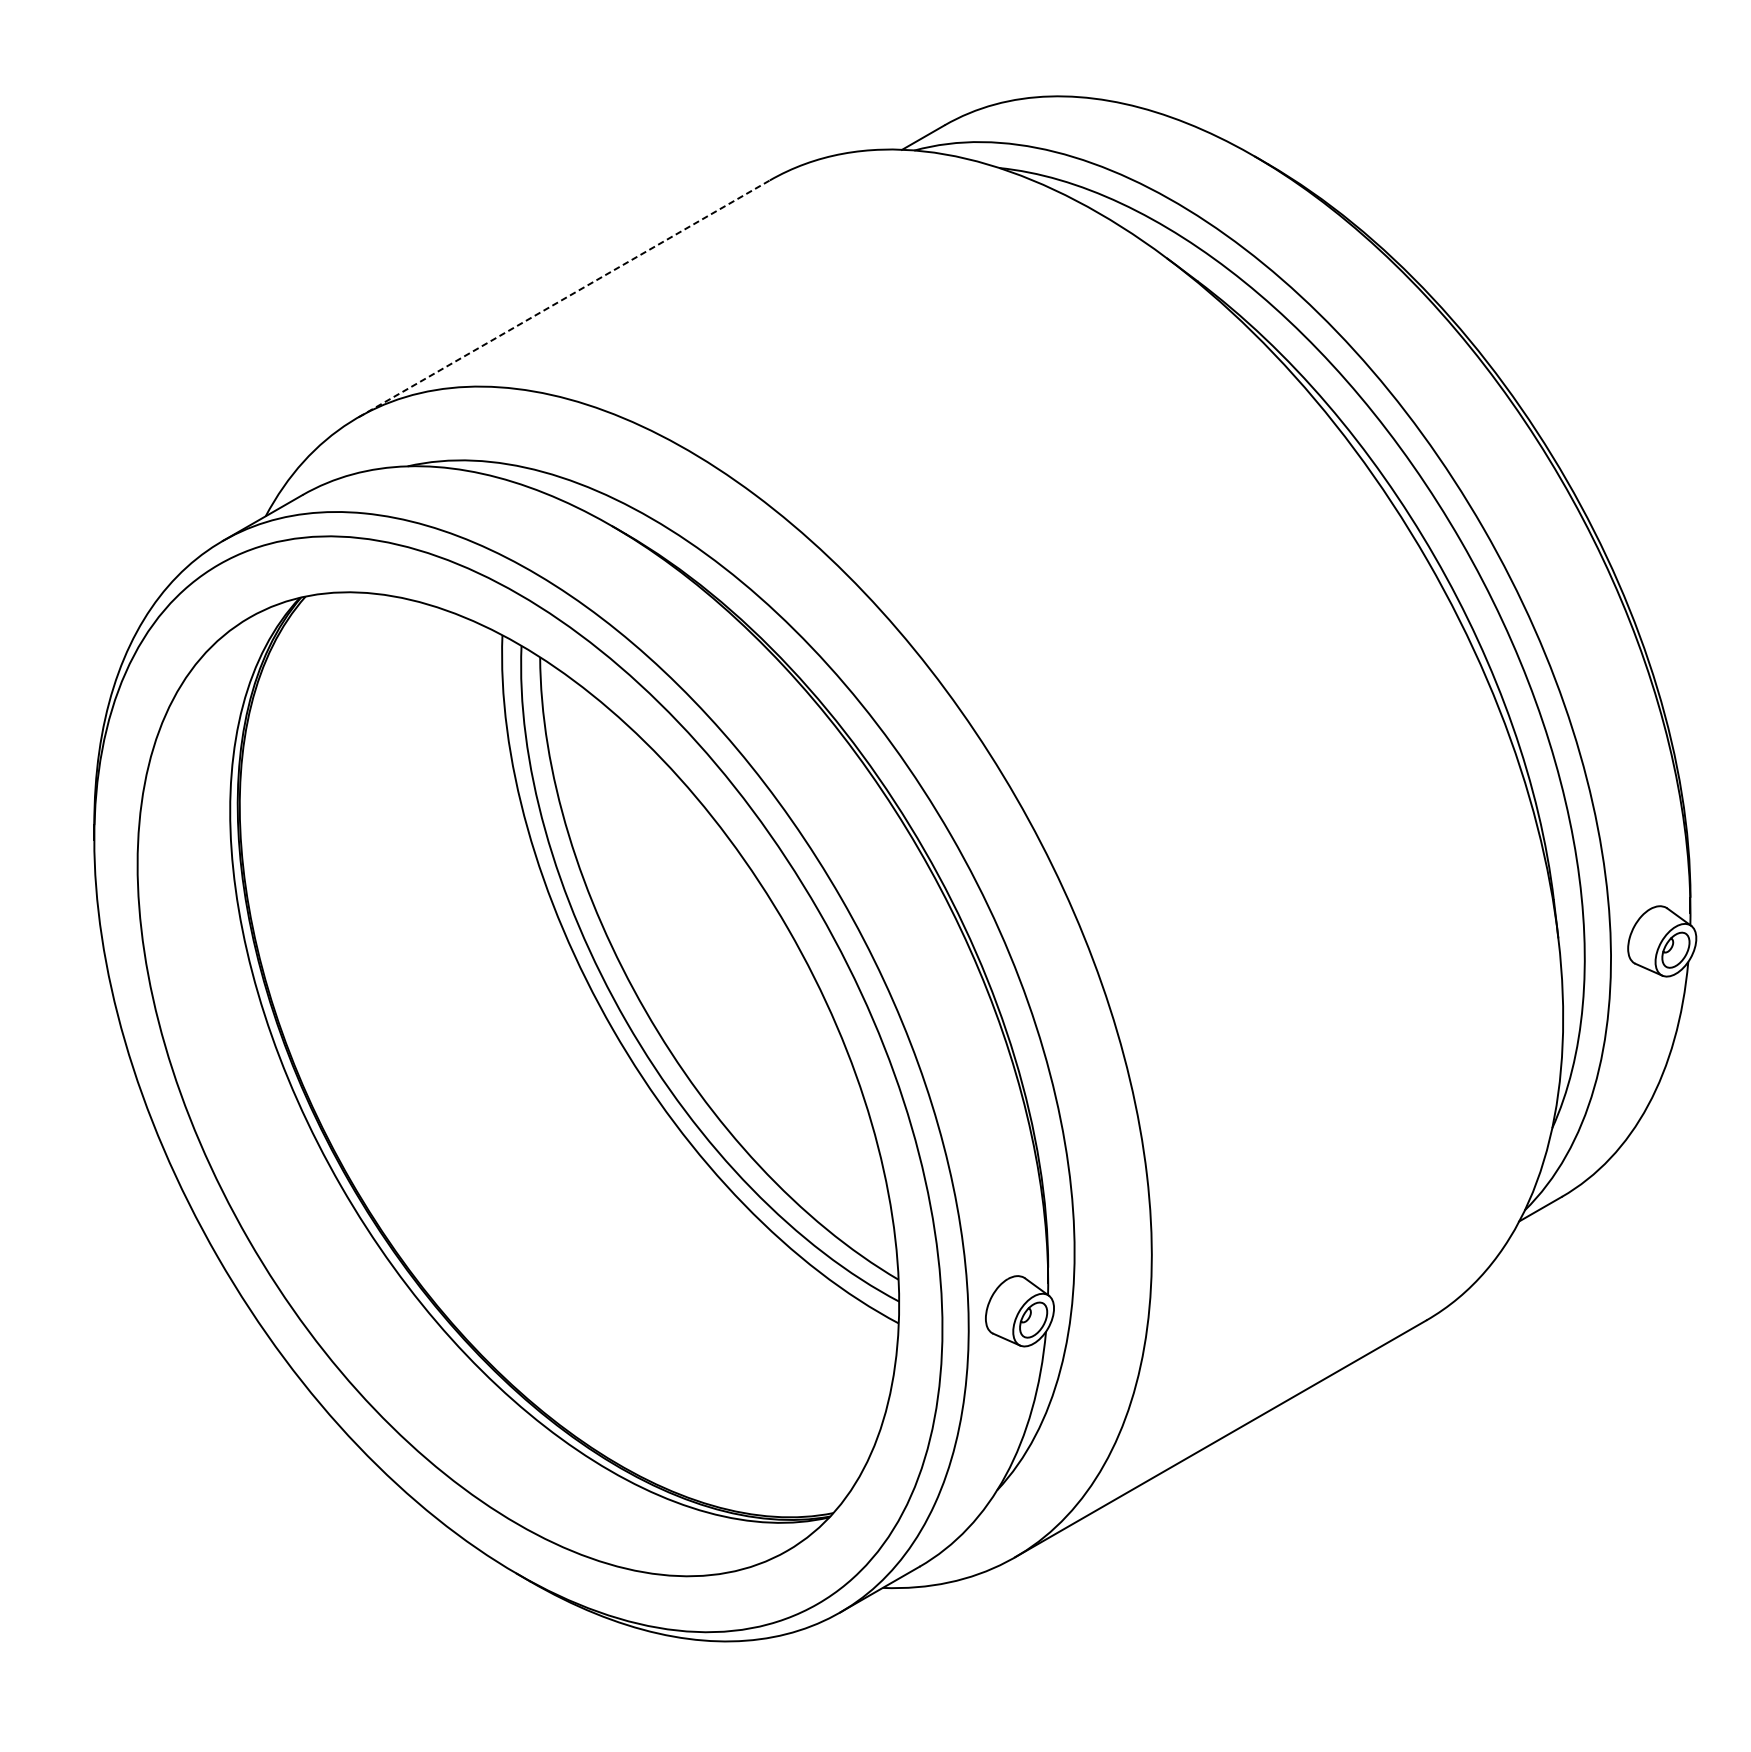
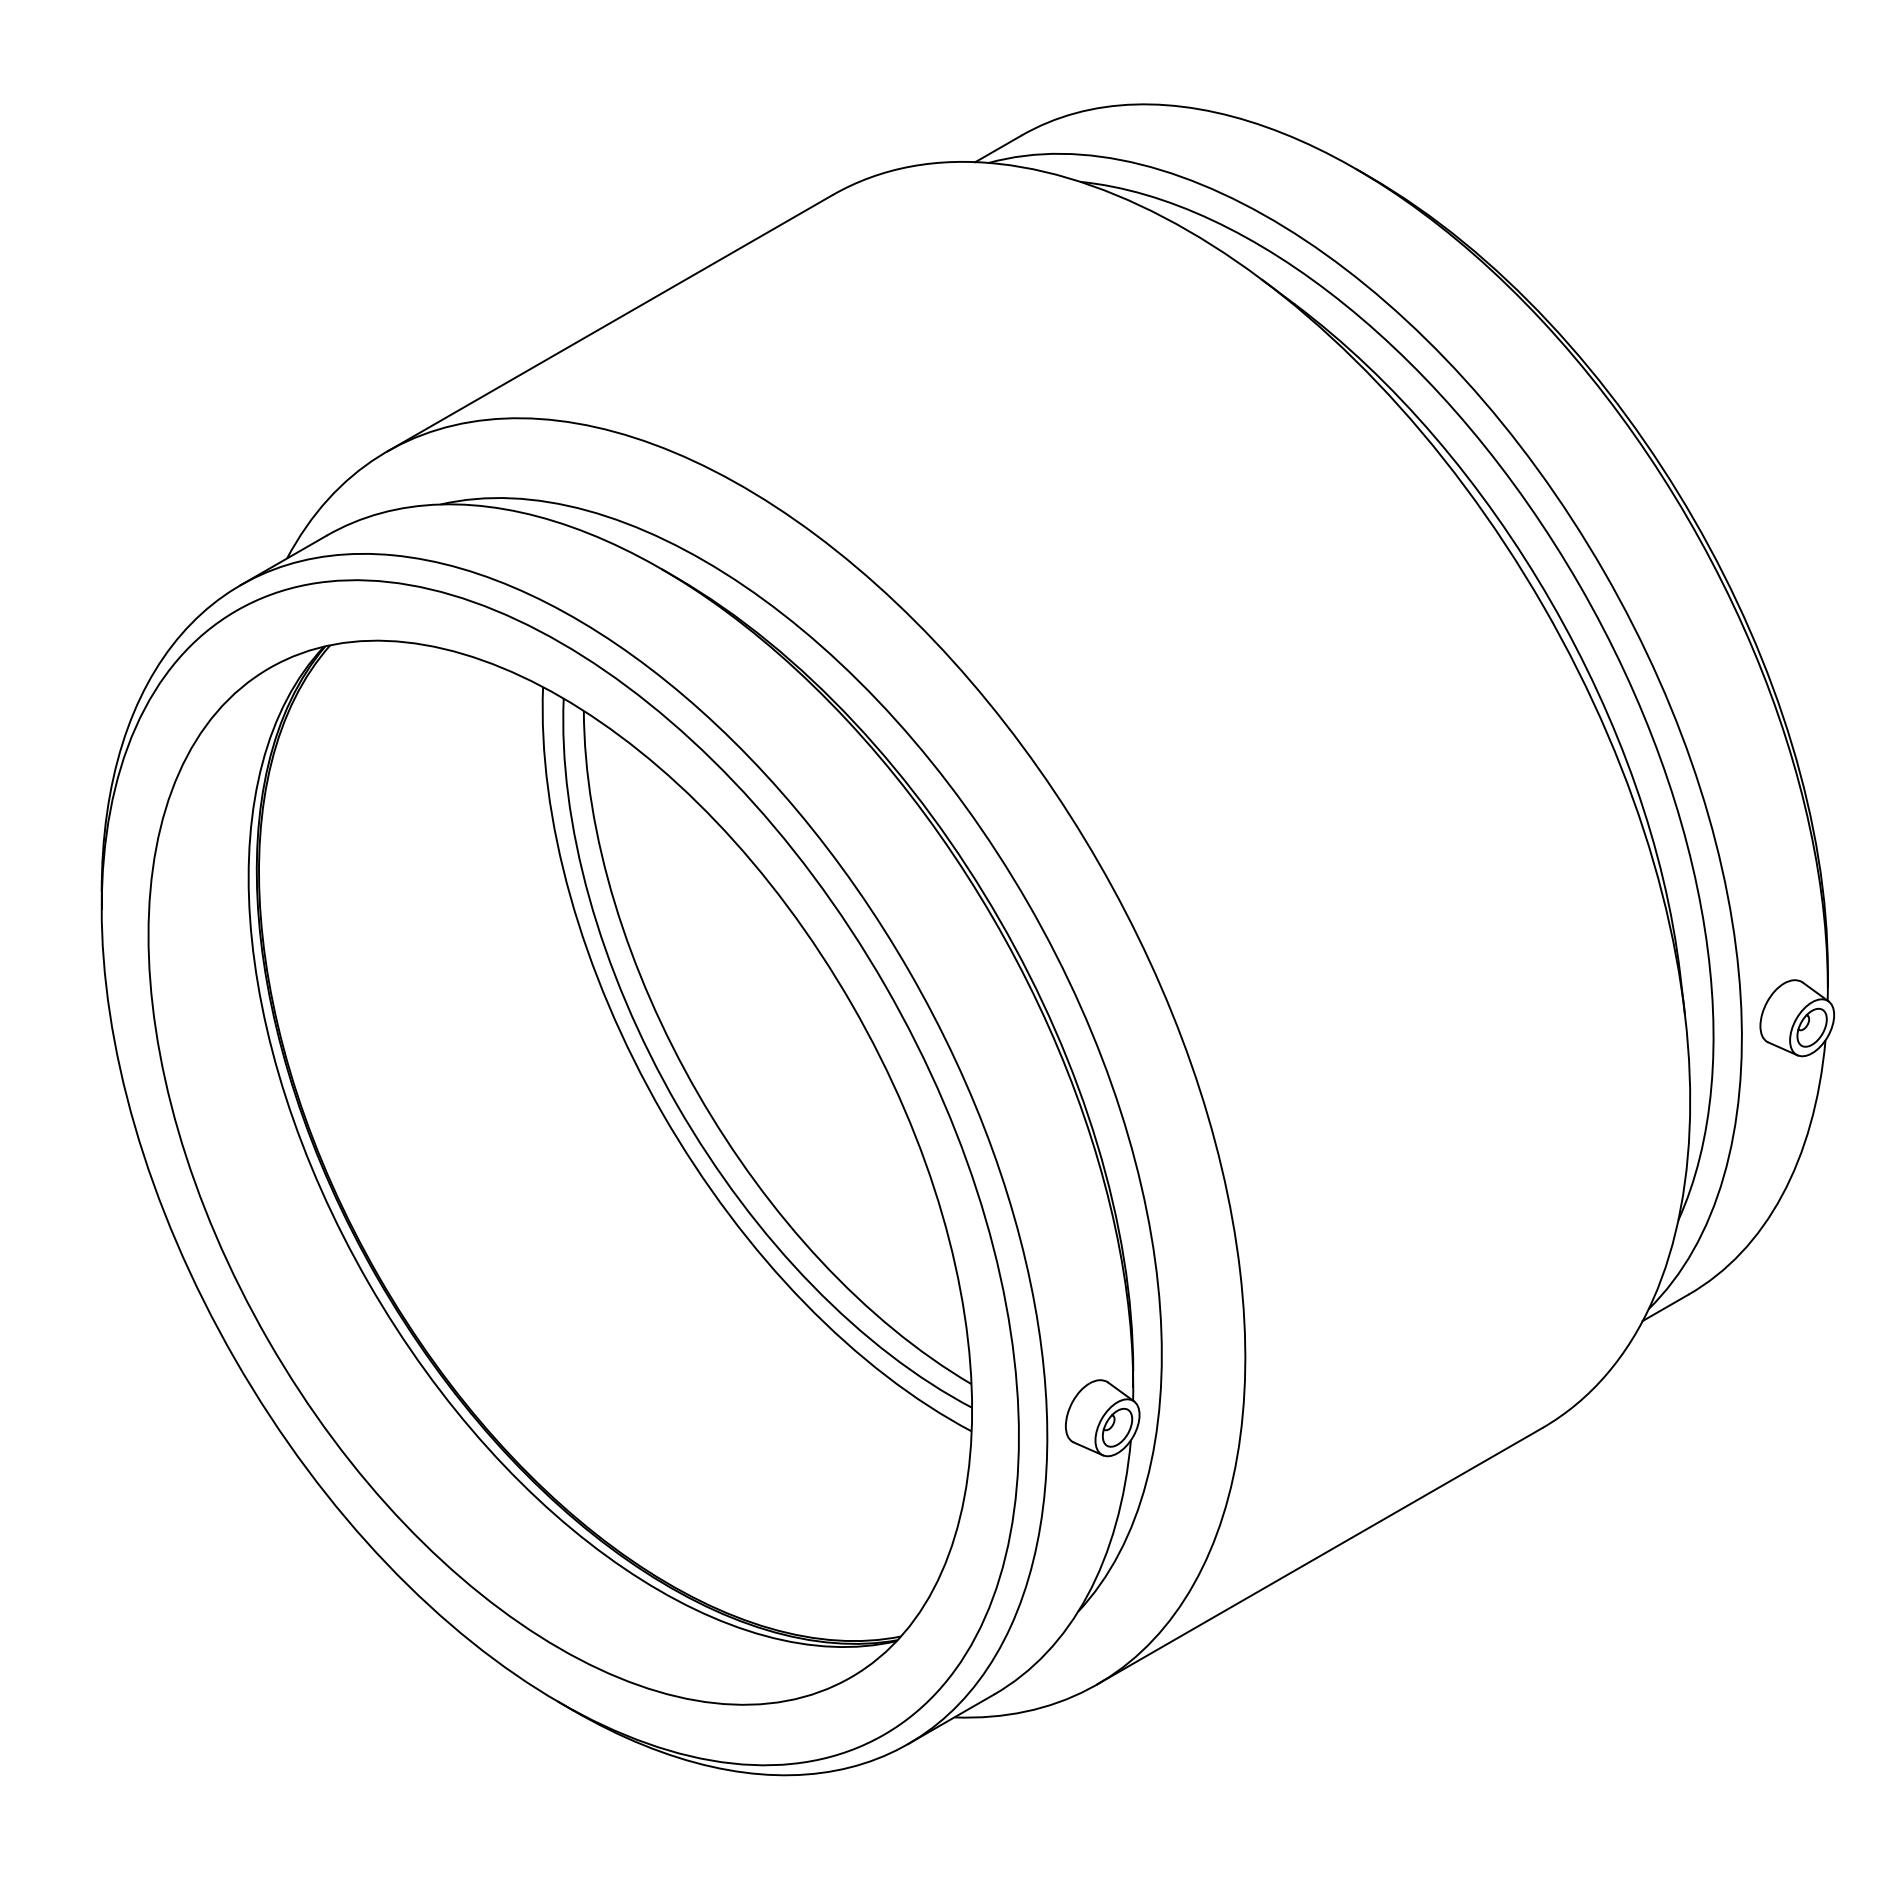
line: (563, 298) -> (609, 323), dashed -> solid

